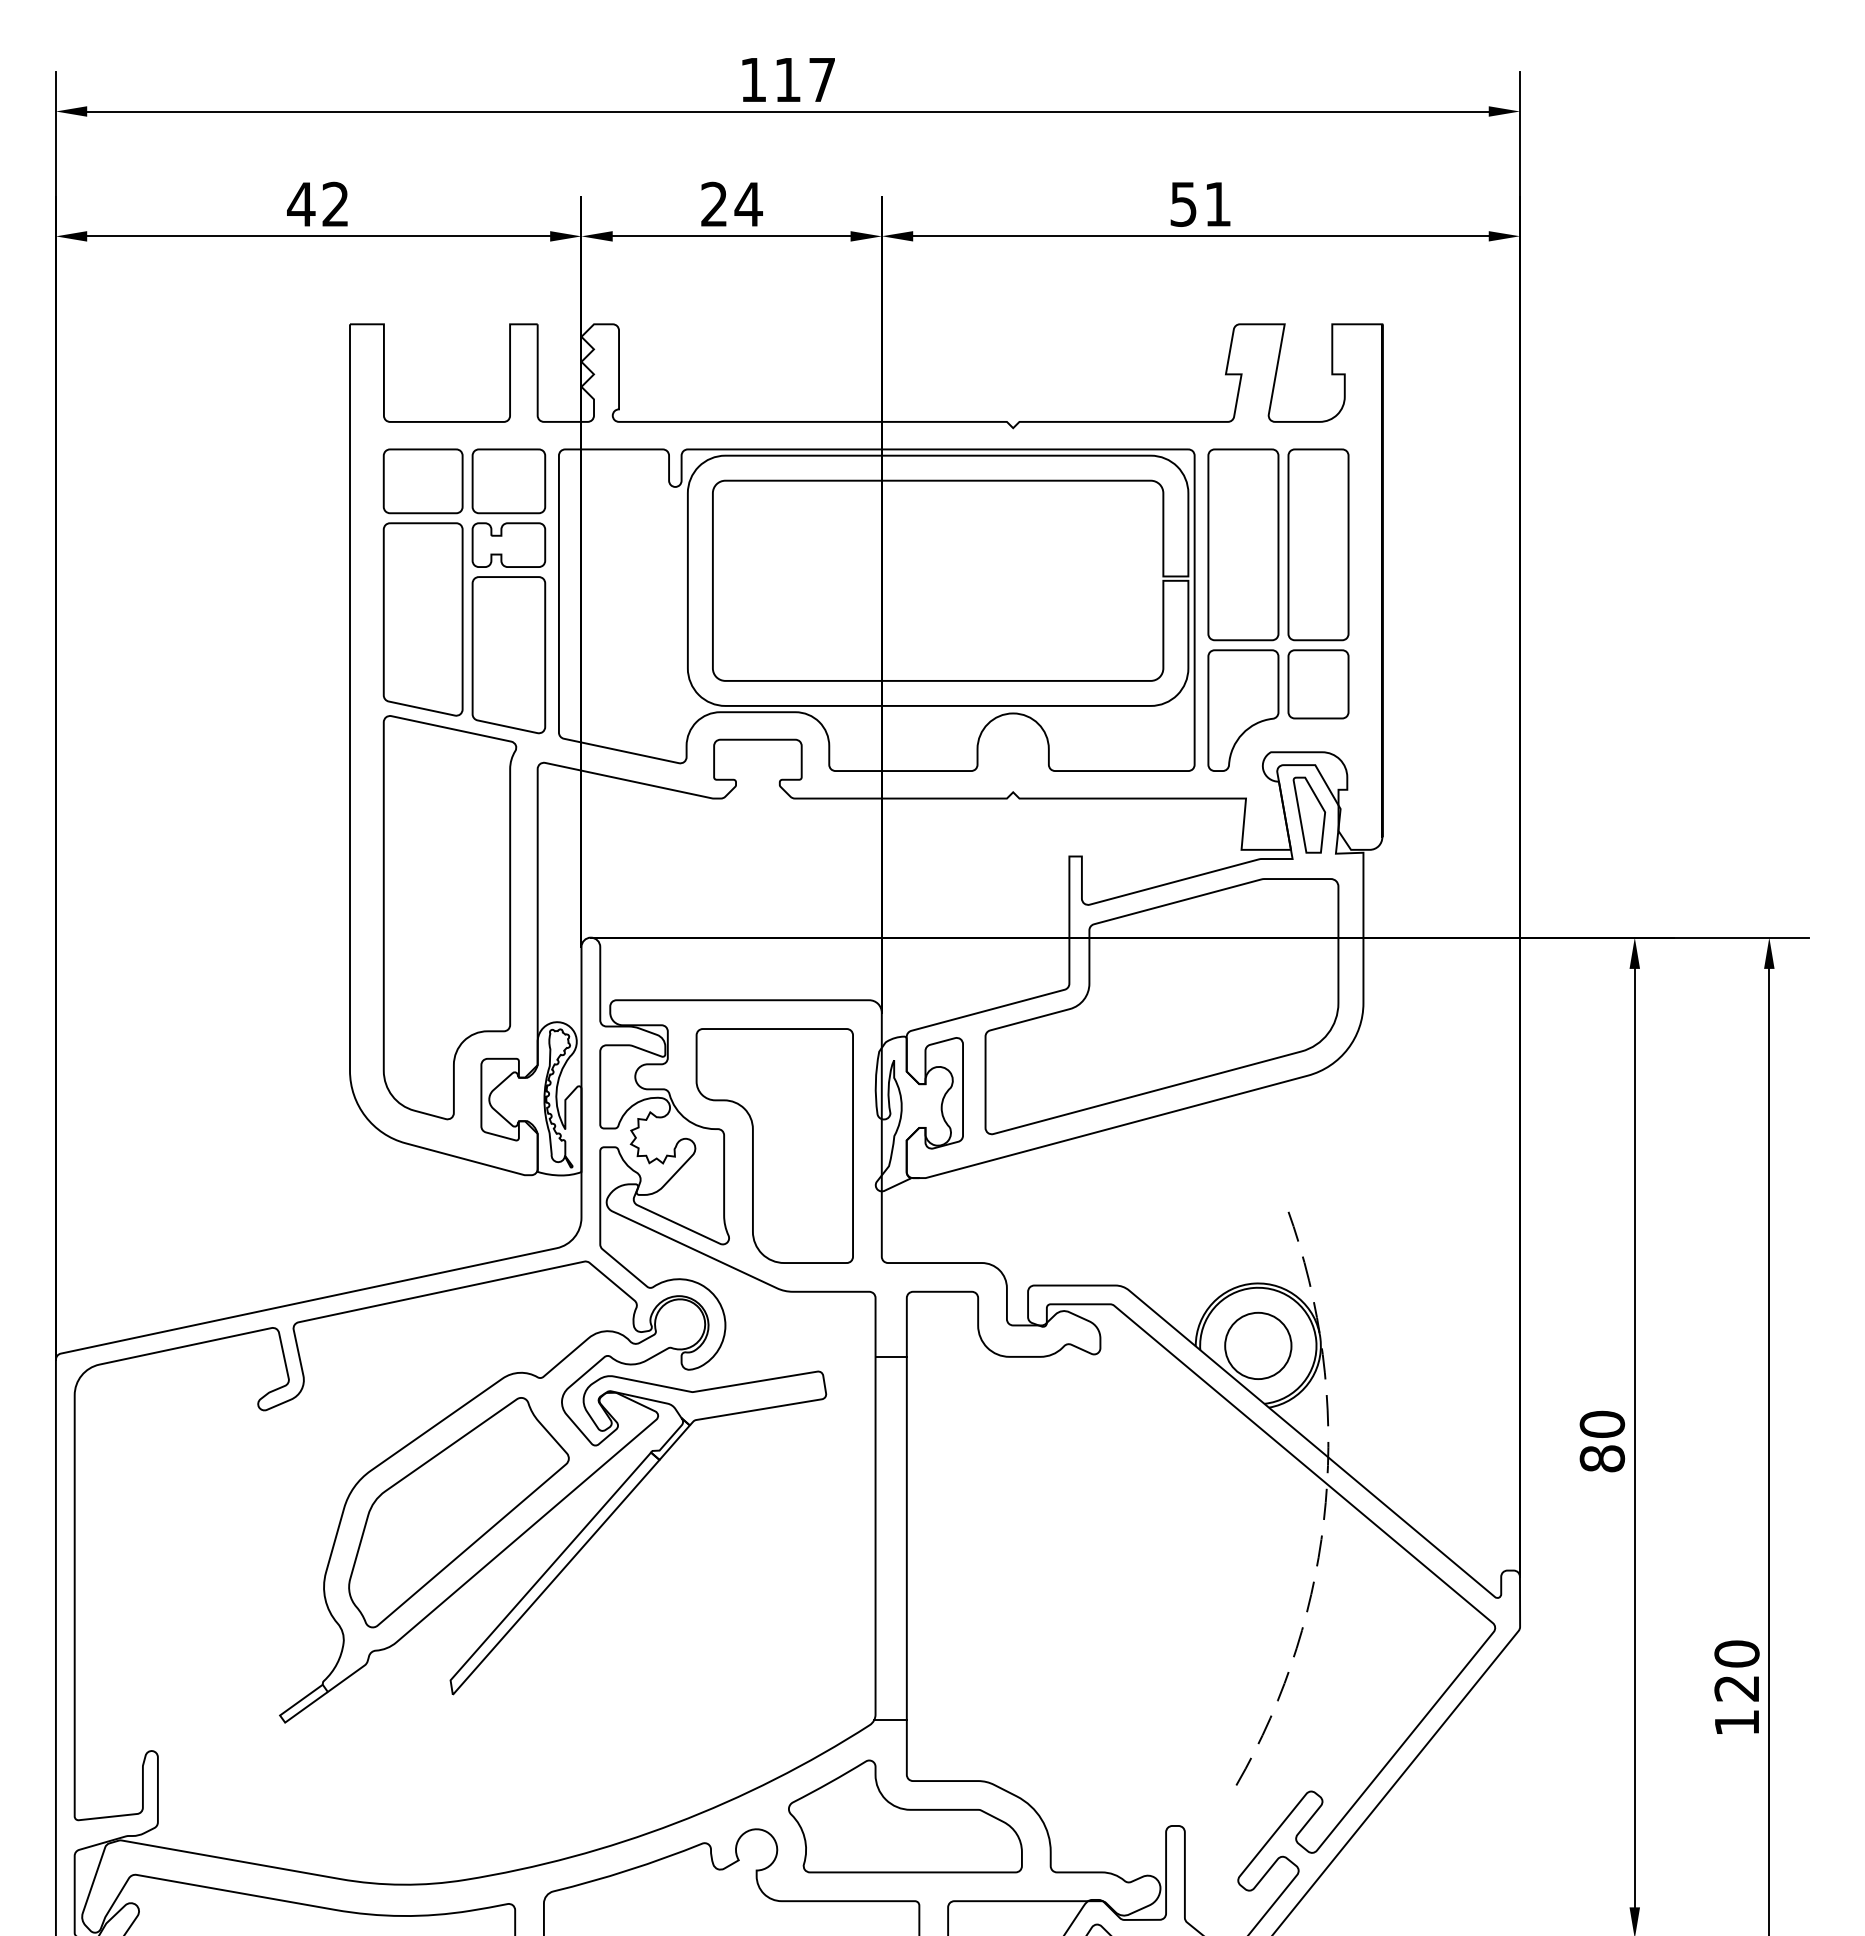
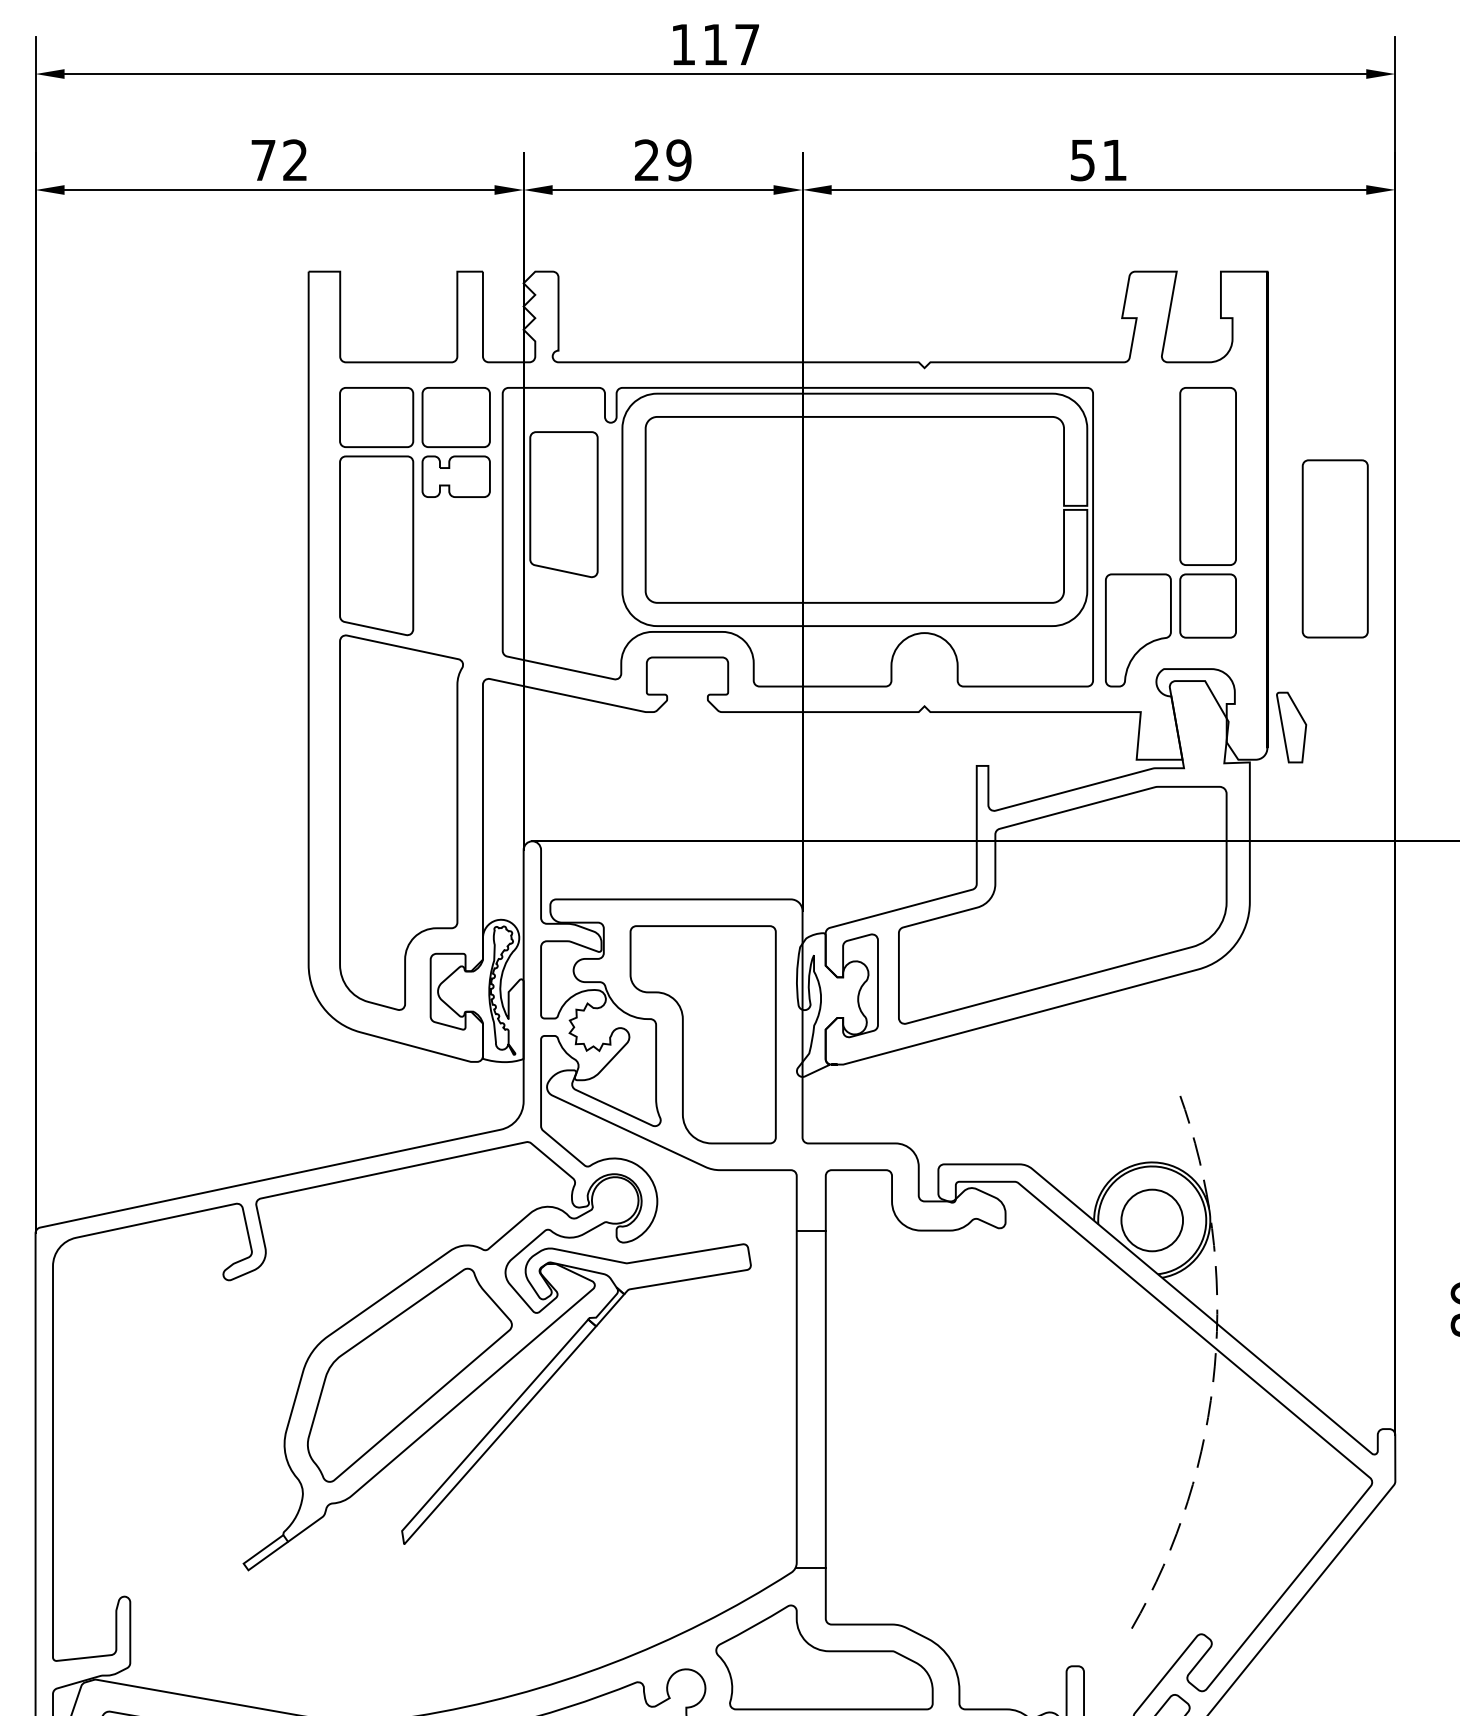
text: (301, 204) -> (263, 160), 42 -> 72
text: (748, 204) -> (678, 160), 24 -> 29
part: (1243, 544) -> (1335, 548), moved
part: (508, 655) -> (563, 504), moved
part: (1309, 814) -> (1291, 726), moved

